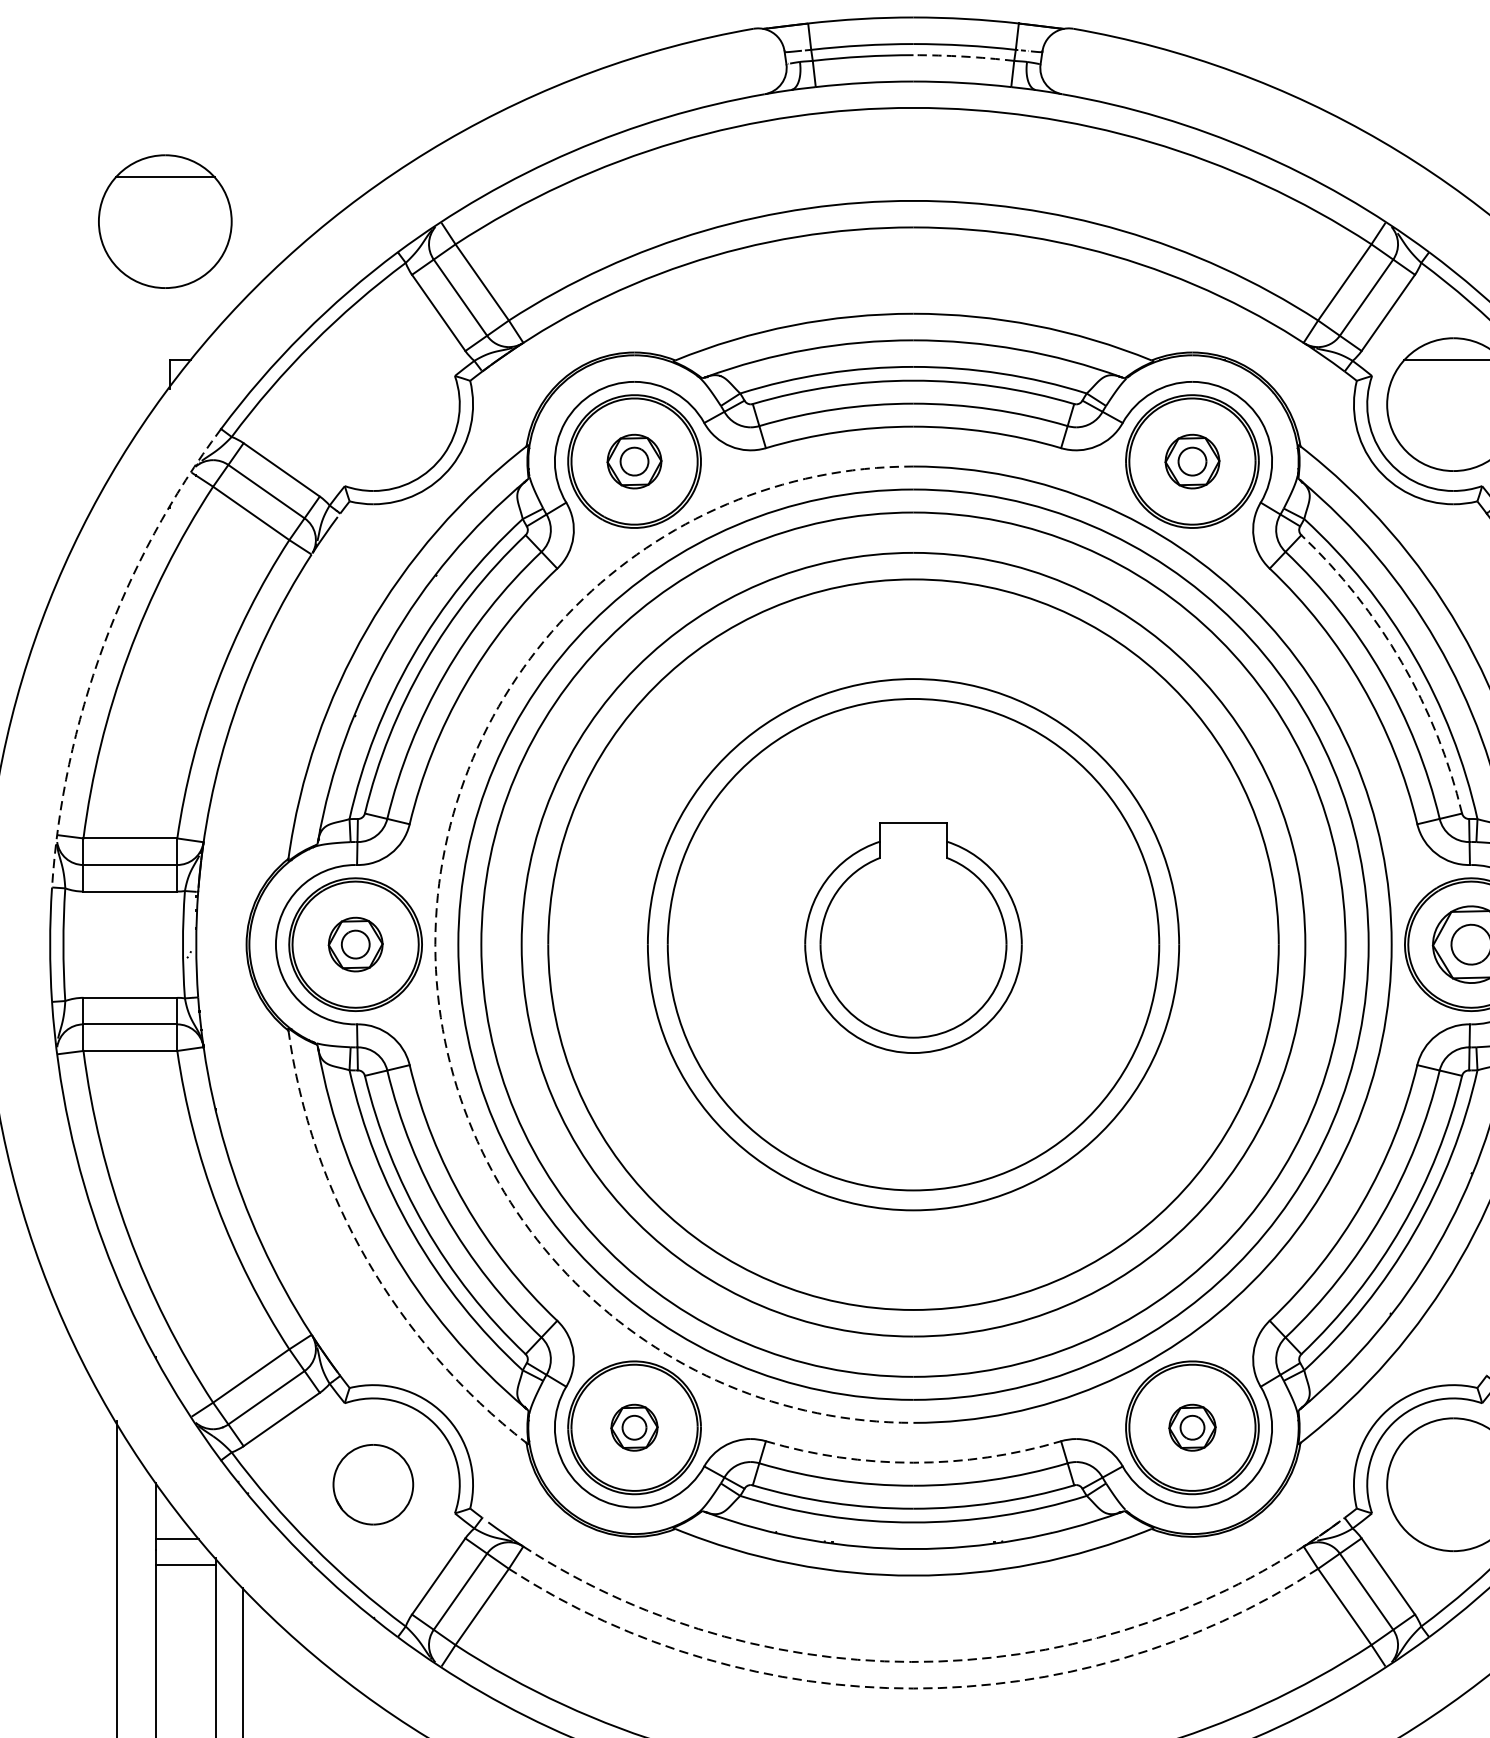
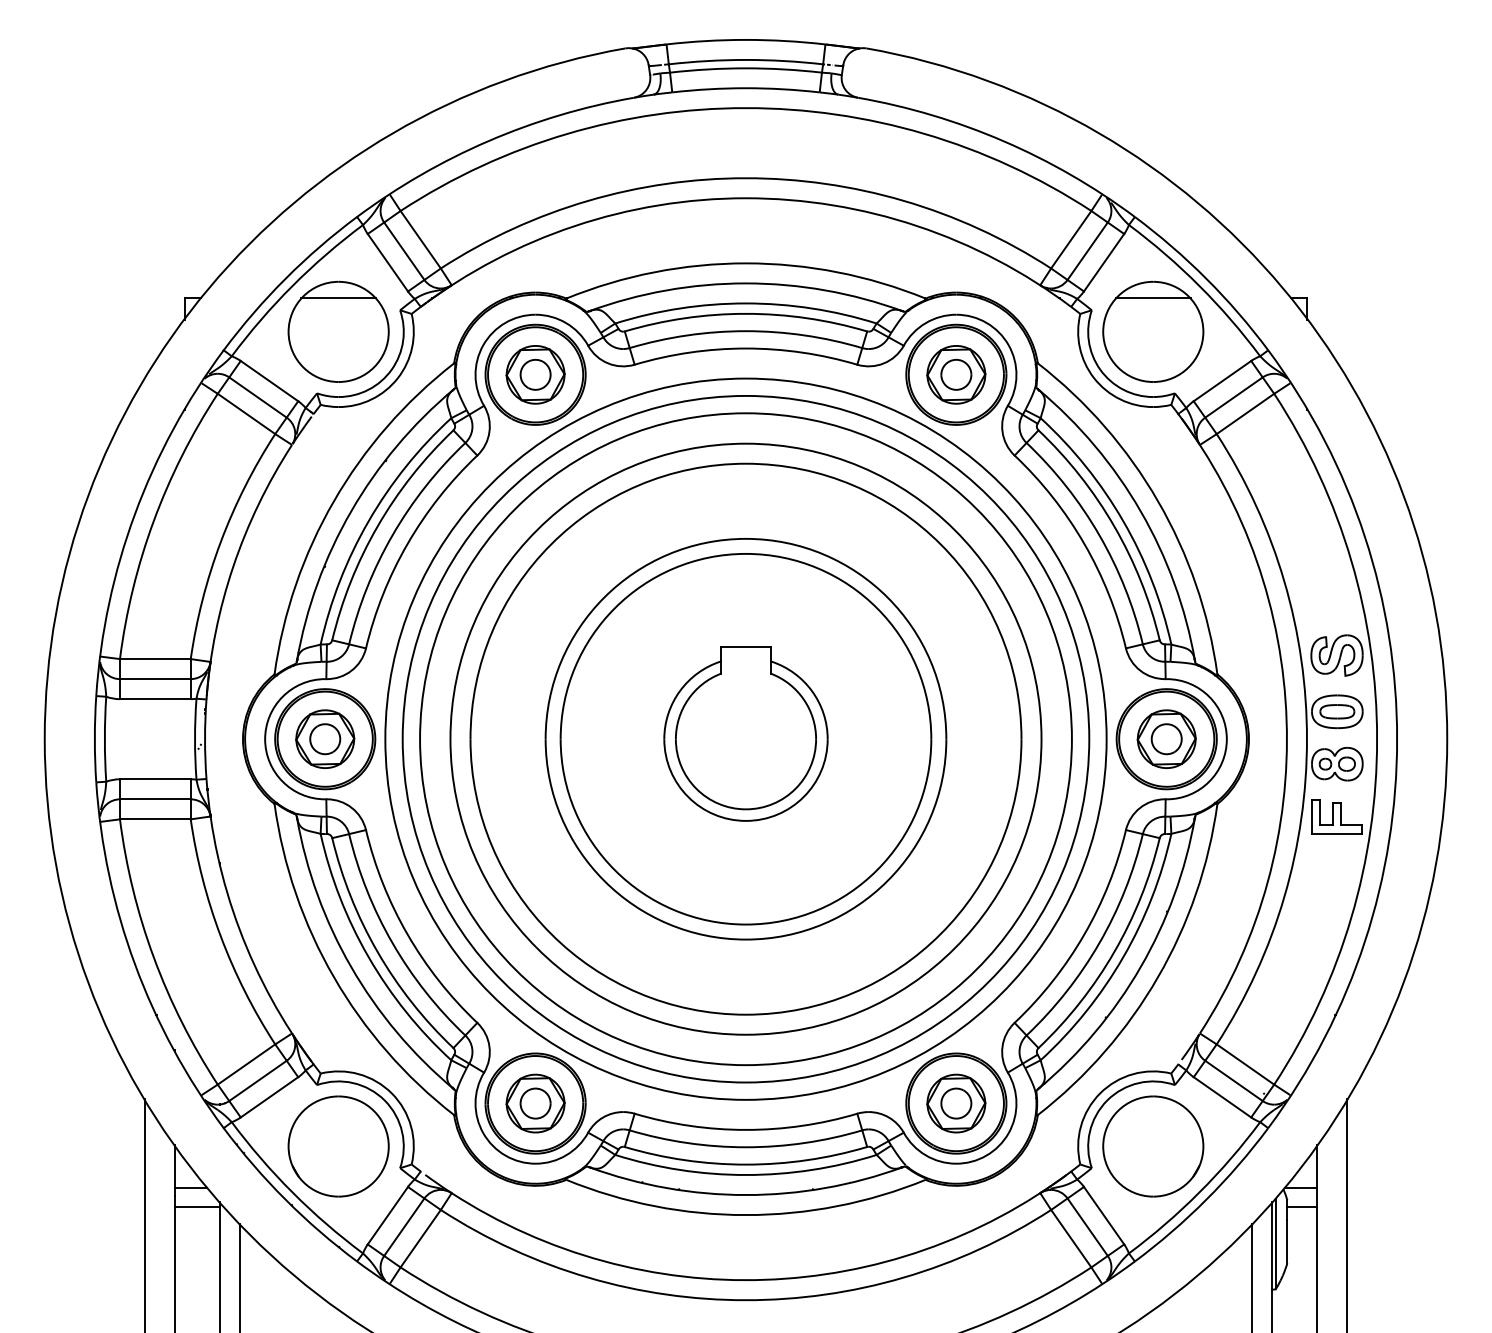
arc: (964, 56) -> (784, 69), dashed -> solid
part: (165, 221) -> (338, 331), moved
part: (634, 461) -> (535, 374), size x1.43
part: (1192, 461) -> (956, 374), size x1.43
arc: (104, 645) -> (135, 513), dashed -> solid
arc: (1402, 662) -> (1114, 526), dashed -> solid
part: (355, 943) -> (325, 738), size x1.43
arc: (435, 945) -> (385, 739), dashed -> solid
arc: (366, 1260) -> (333, 977), dashed -> solid
part: (634, 1427) -> (535, 1103), size x1.67
part: (1192, 1427) -> (956, 1103), size x1.67
arc: (912, 1462) -> (745, 1129), dashed -> solid
part: (373, 1484) -> (338, 1146), size x1.67
arc: (938, 1661) -> (764, 1279), dashed -> solid
arc: (912, 1688) -> (745, 1300), dashed -> solid

